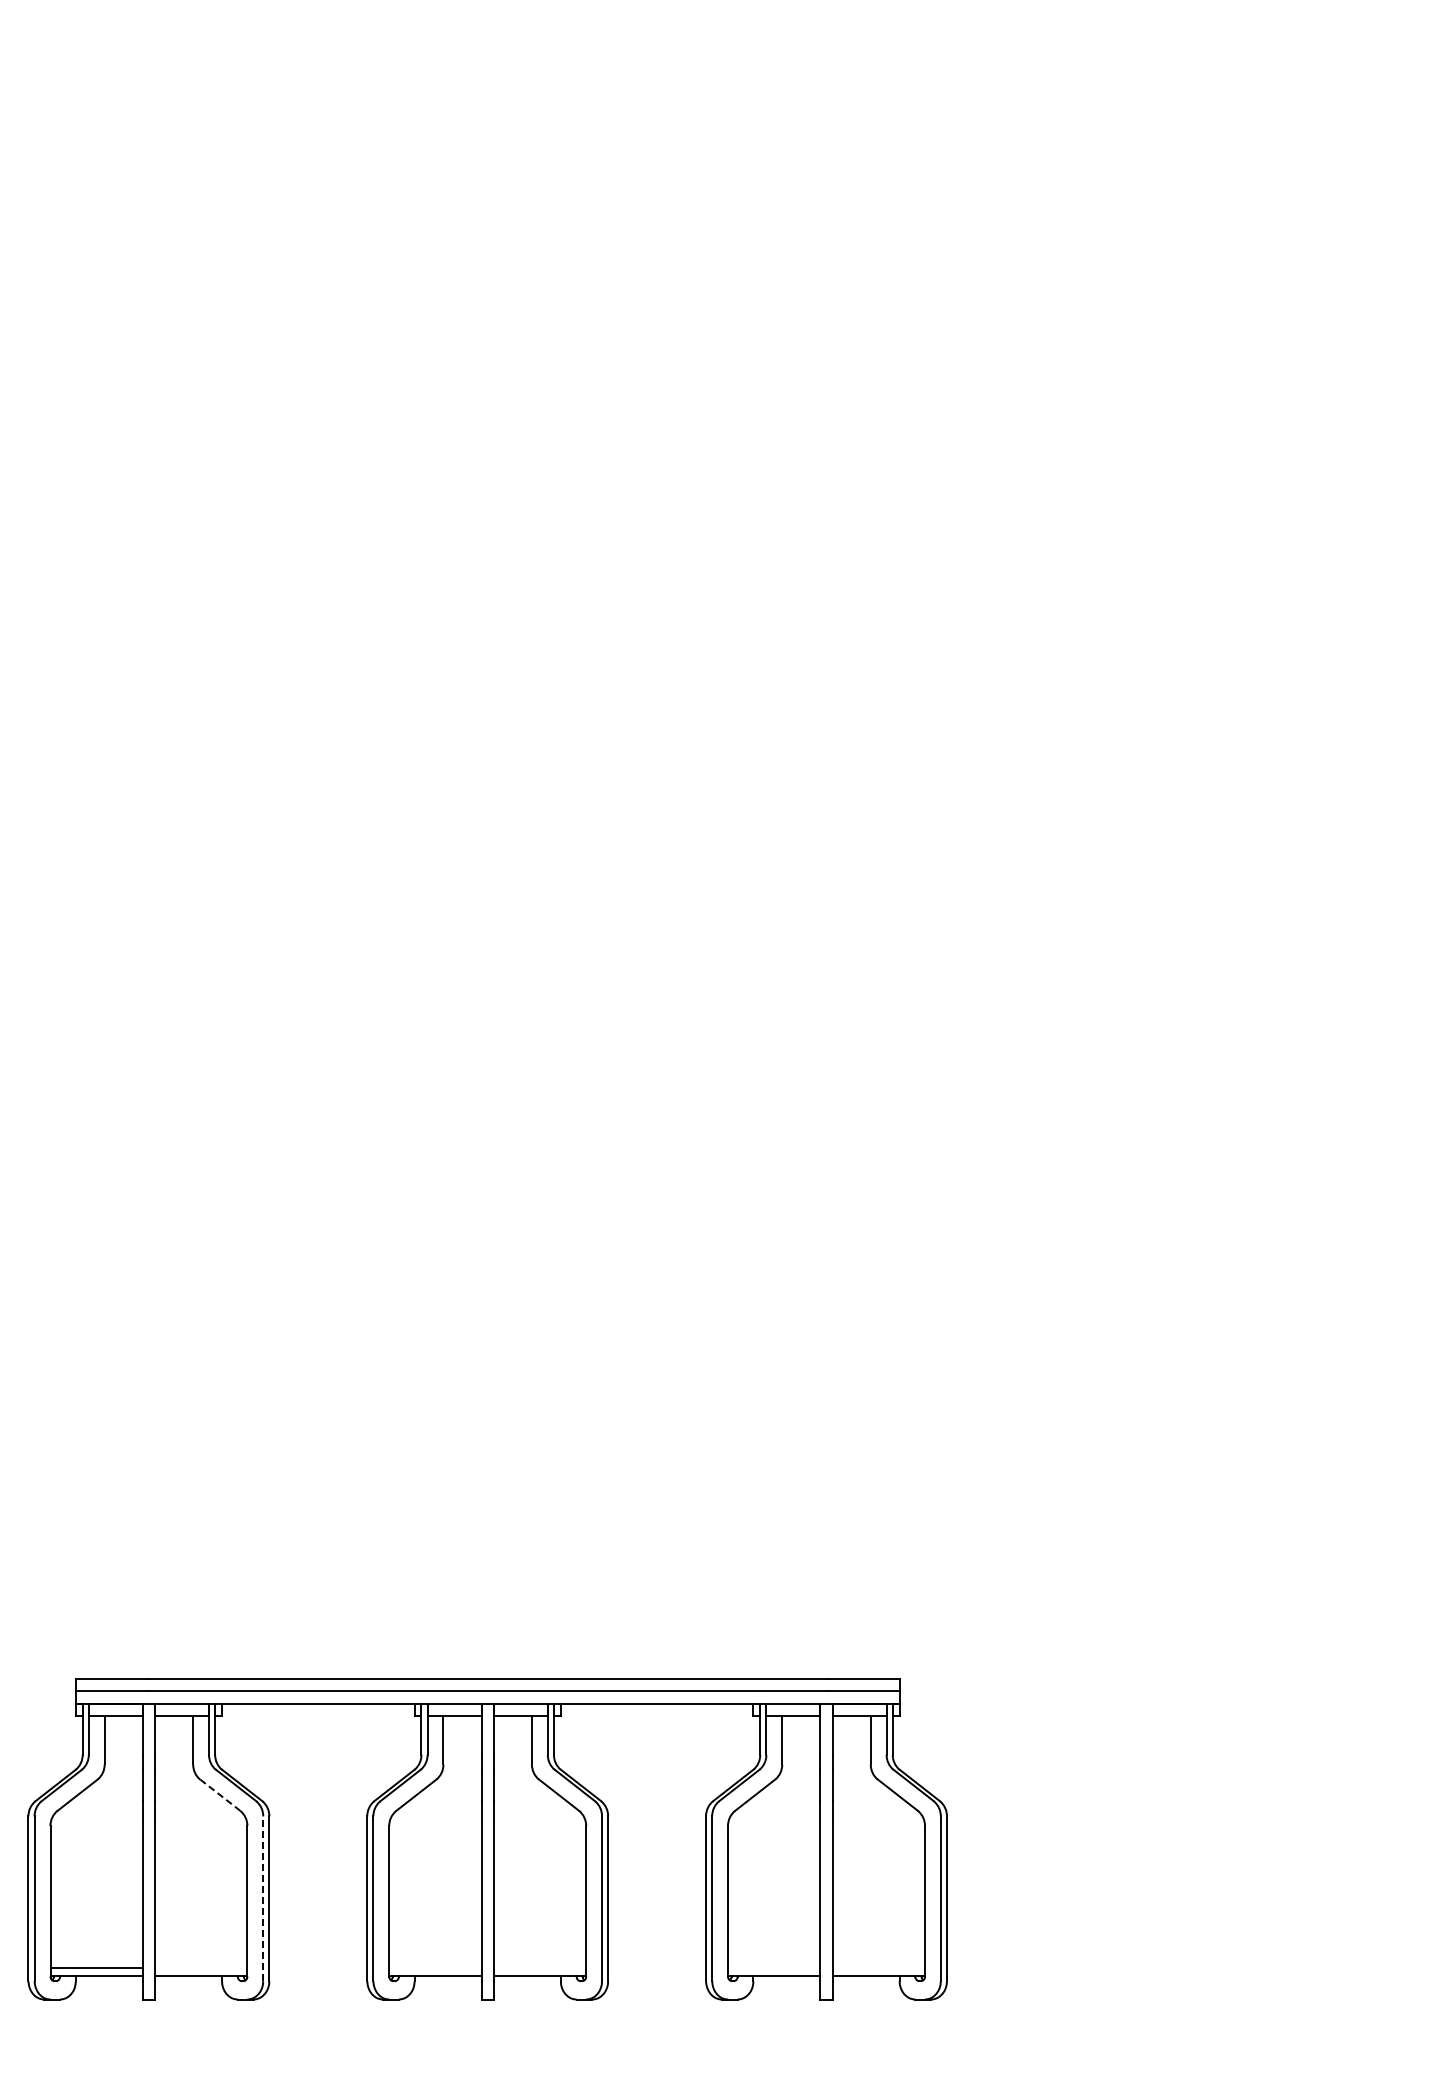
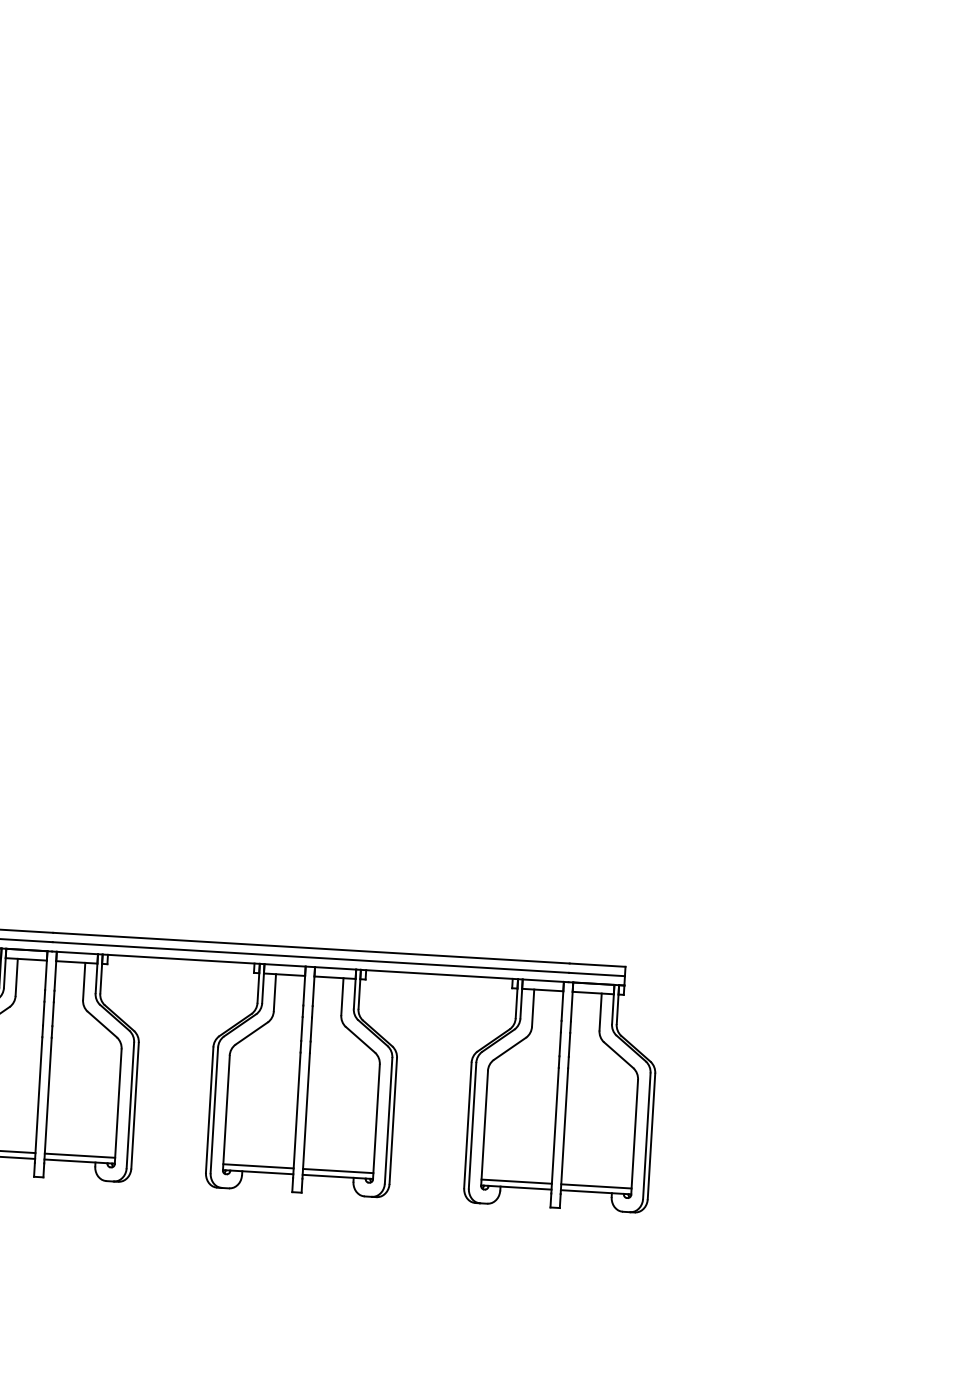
line: (220, 1795) -> (102, 1024), dashed -> solid
line: (263, 1898) -> (130, 1105), dashed -> solid
line: (201, 1968) -> (80, 1155), added
line: (435, 1968) -> (258, 1166), added
line: (539, 1968) -> (337, 1171), added
line: (774, 1968) -> (516, 1181), added
line: (878, 1968) -> (596, 1186), added

